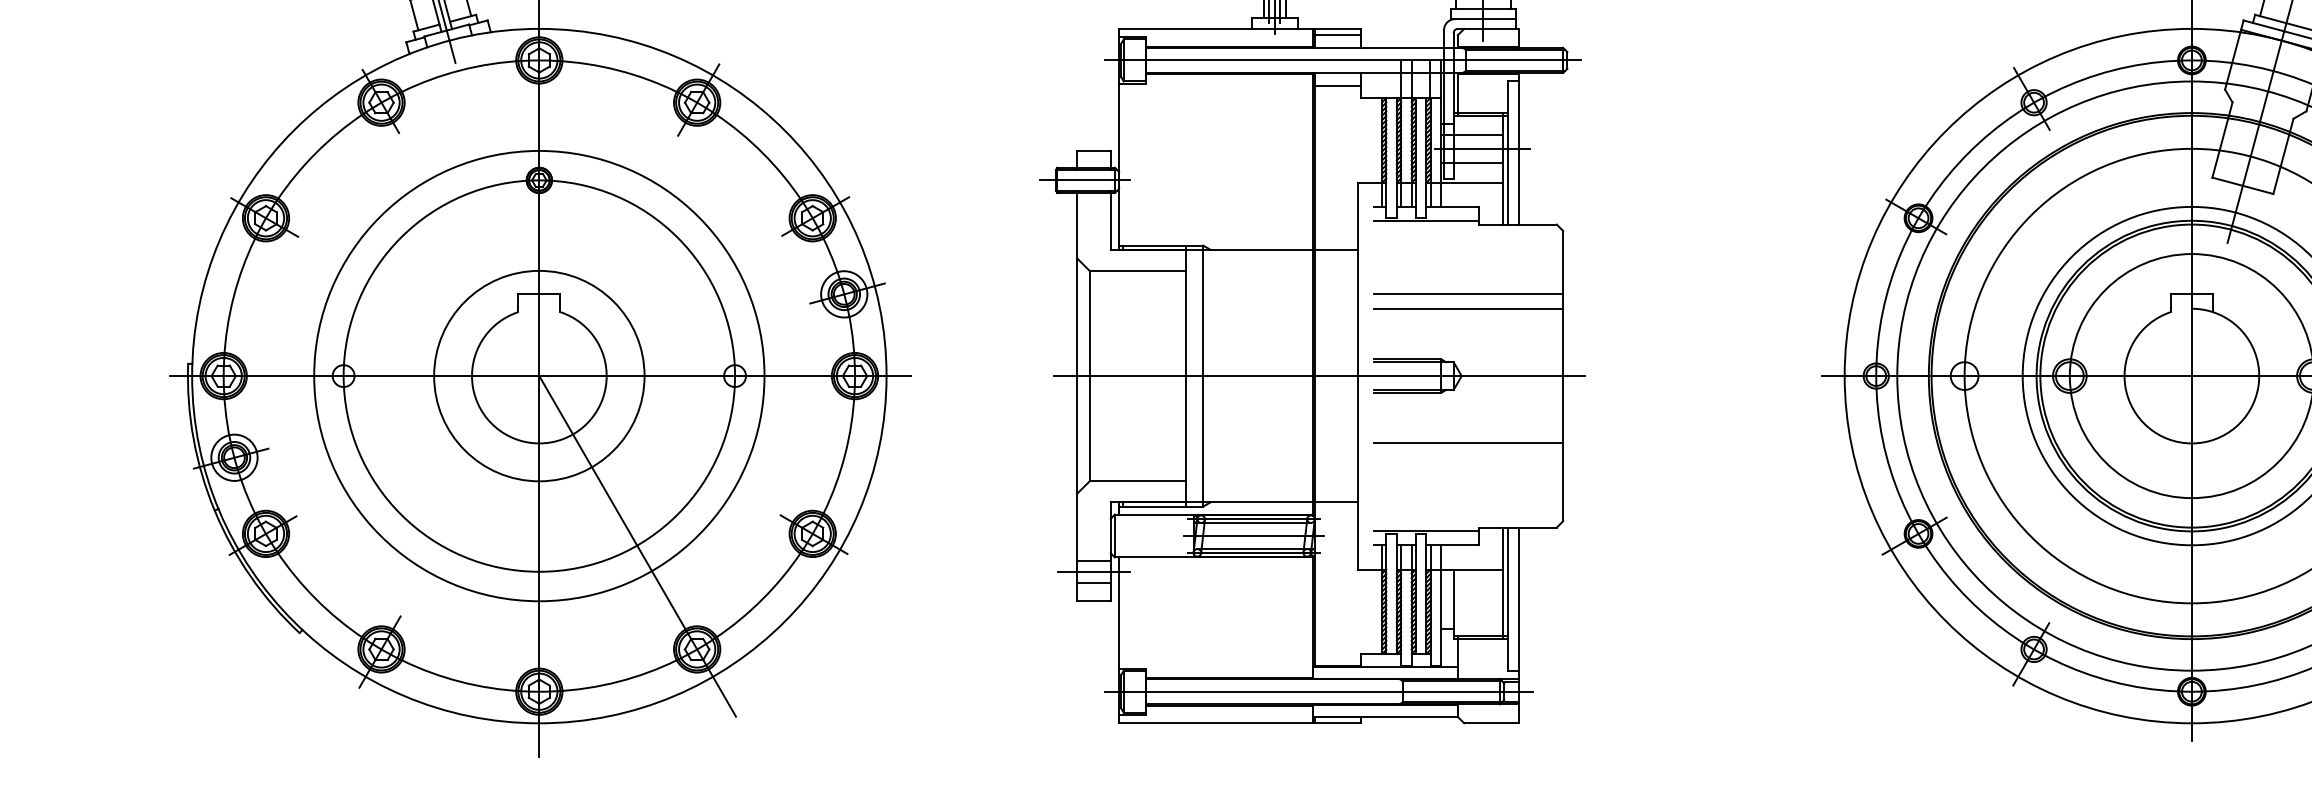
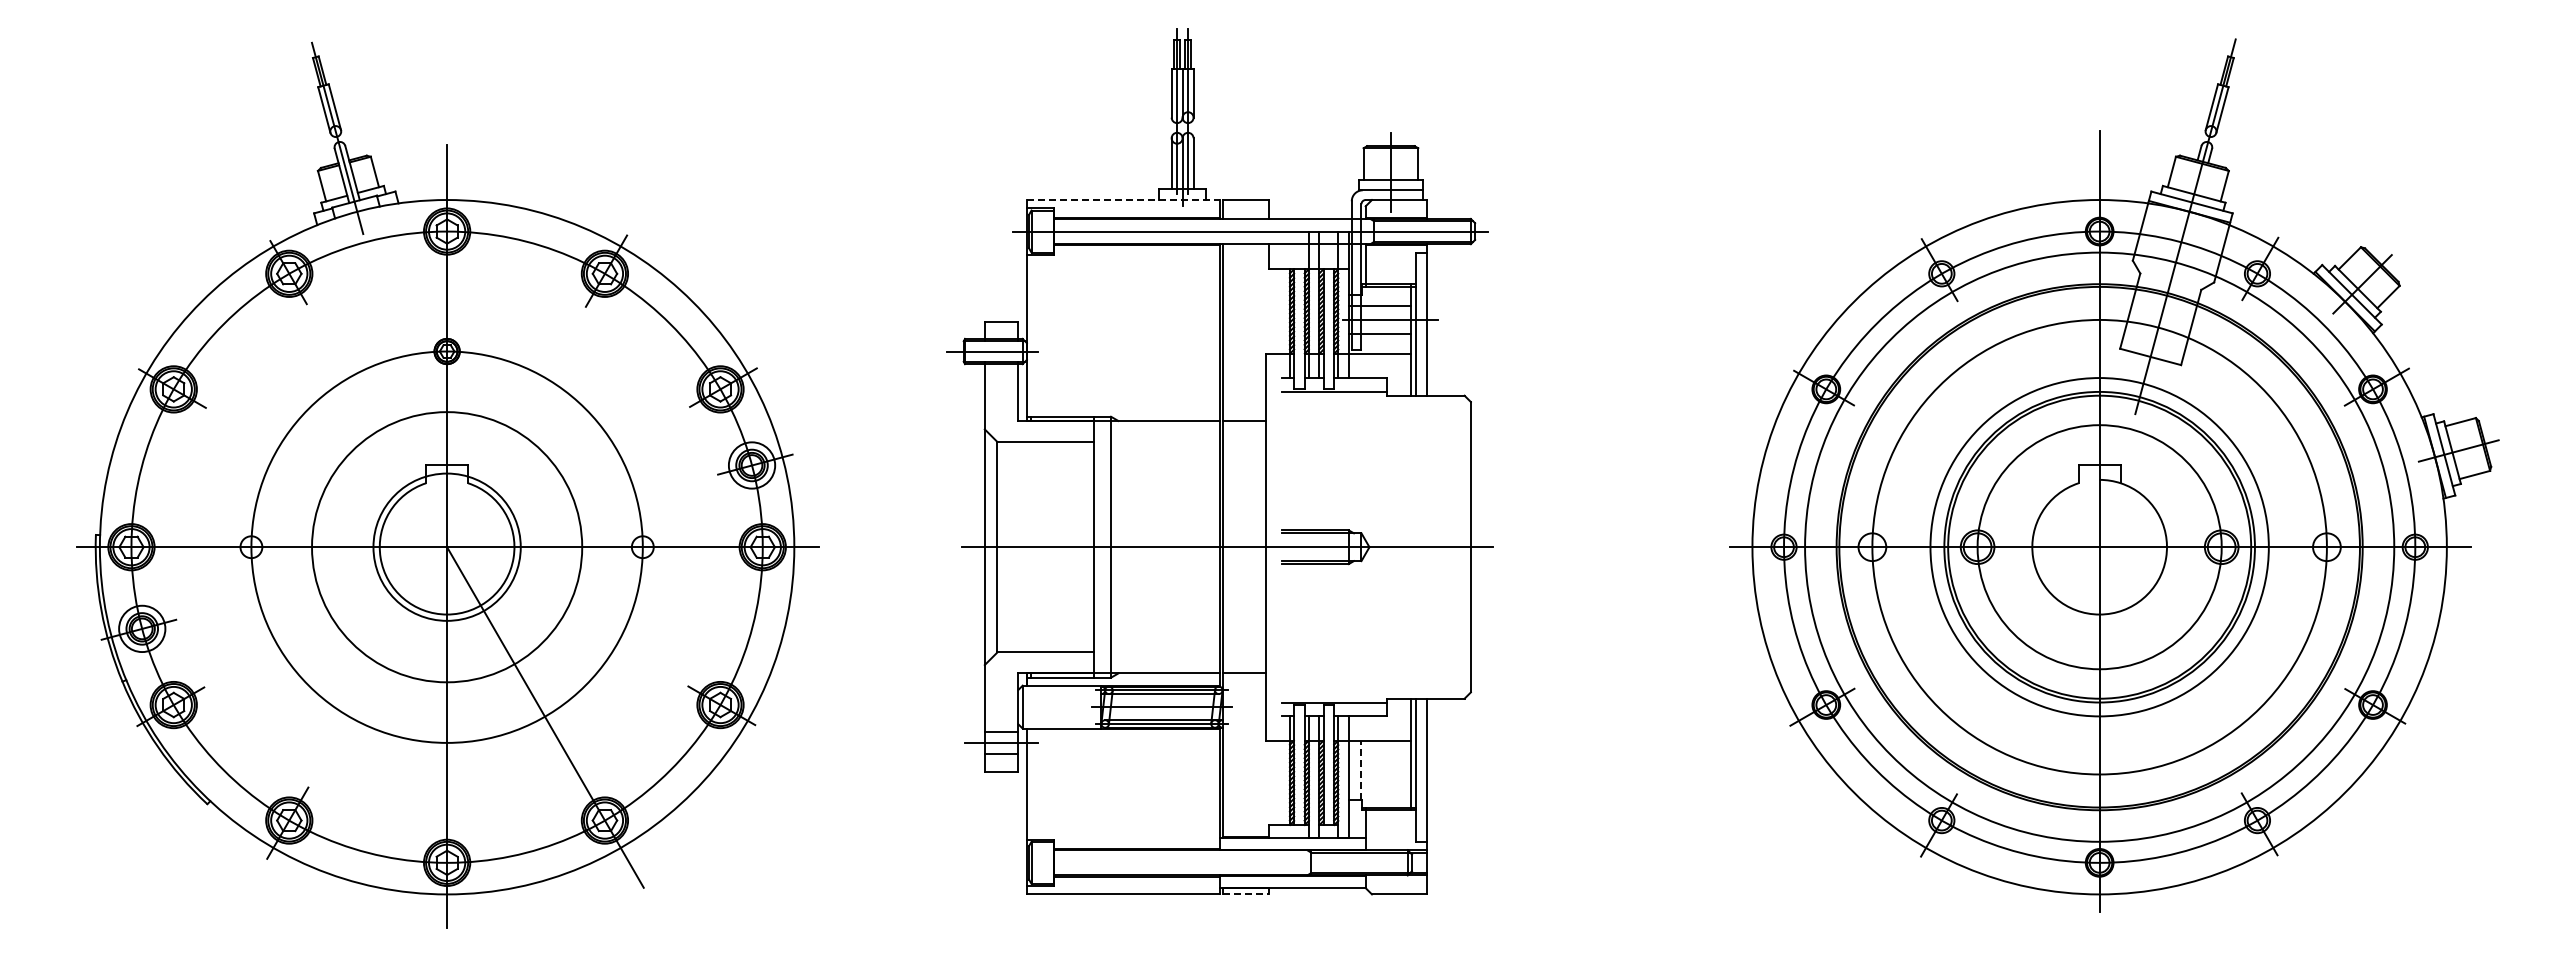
line: (1215, 29) -> (1123, 200), solid -> dashed
line: (1337, 34) -> (1245, 205), removed
line: (1337, 86) -> (1245, 257), removed
line: (1467, 294) -> (1375, 465), removed
line: (1467, 308) -> (1375, 479), removed
circle: (538, 376) -> (446, 547), size x0.6
circle: (538, 376) -> (446, 547), size x0.7
line: (1467, 443) -> (1375, 614), removed
line: (1453, 598) -> (1361, 769), solid -> dashed
line: (1318, 691) -> (1226, 862), removed
line: (1338, 723) -> (1246, 894), solid -> dashed

